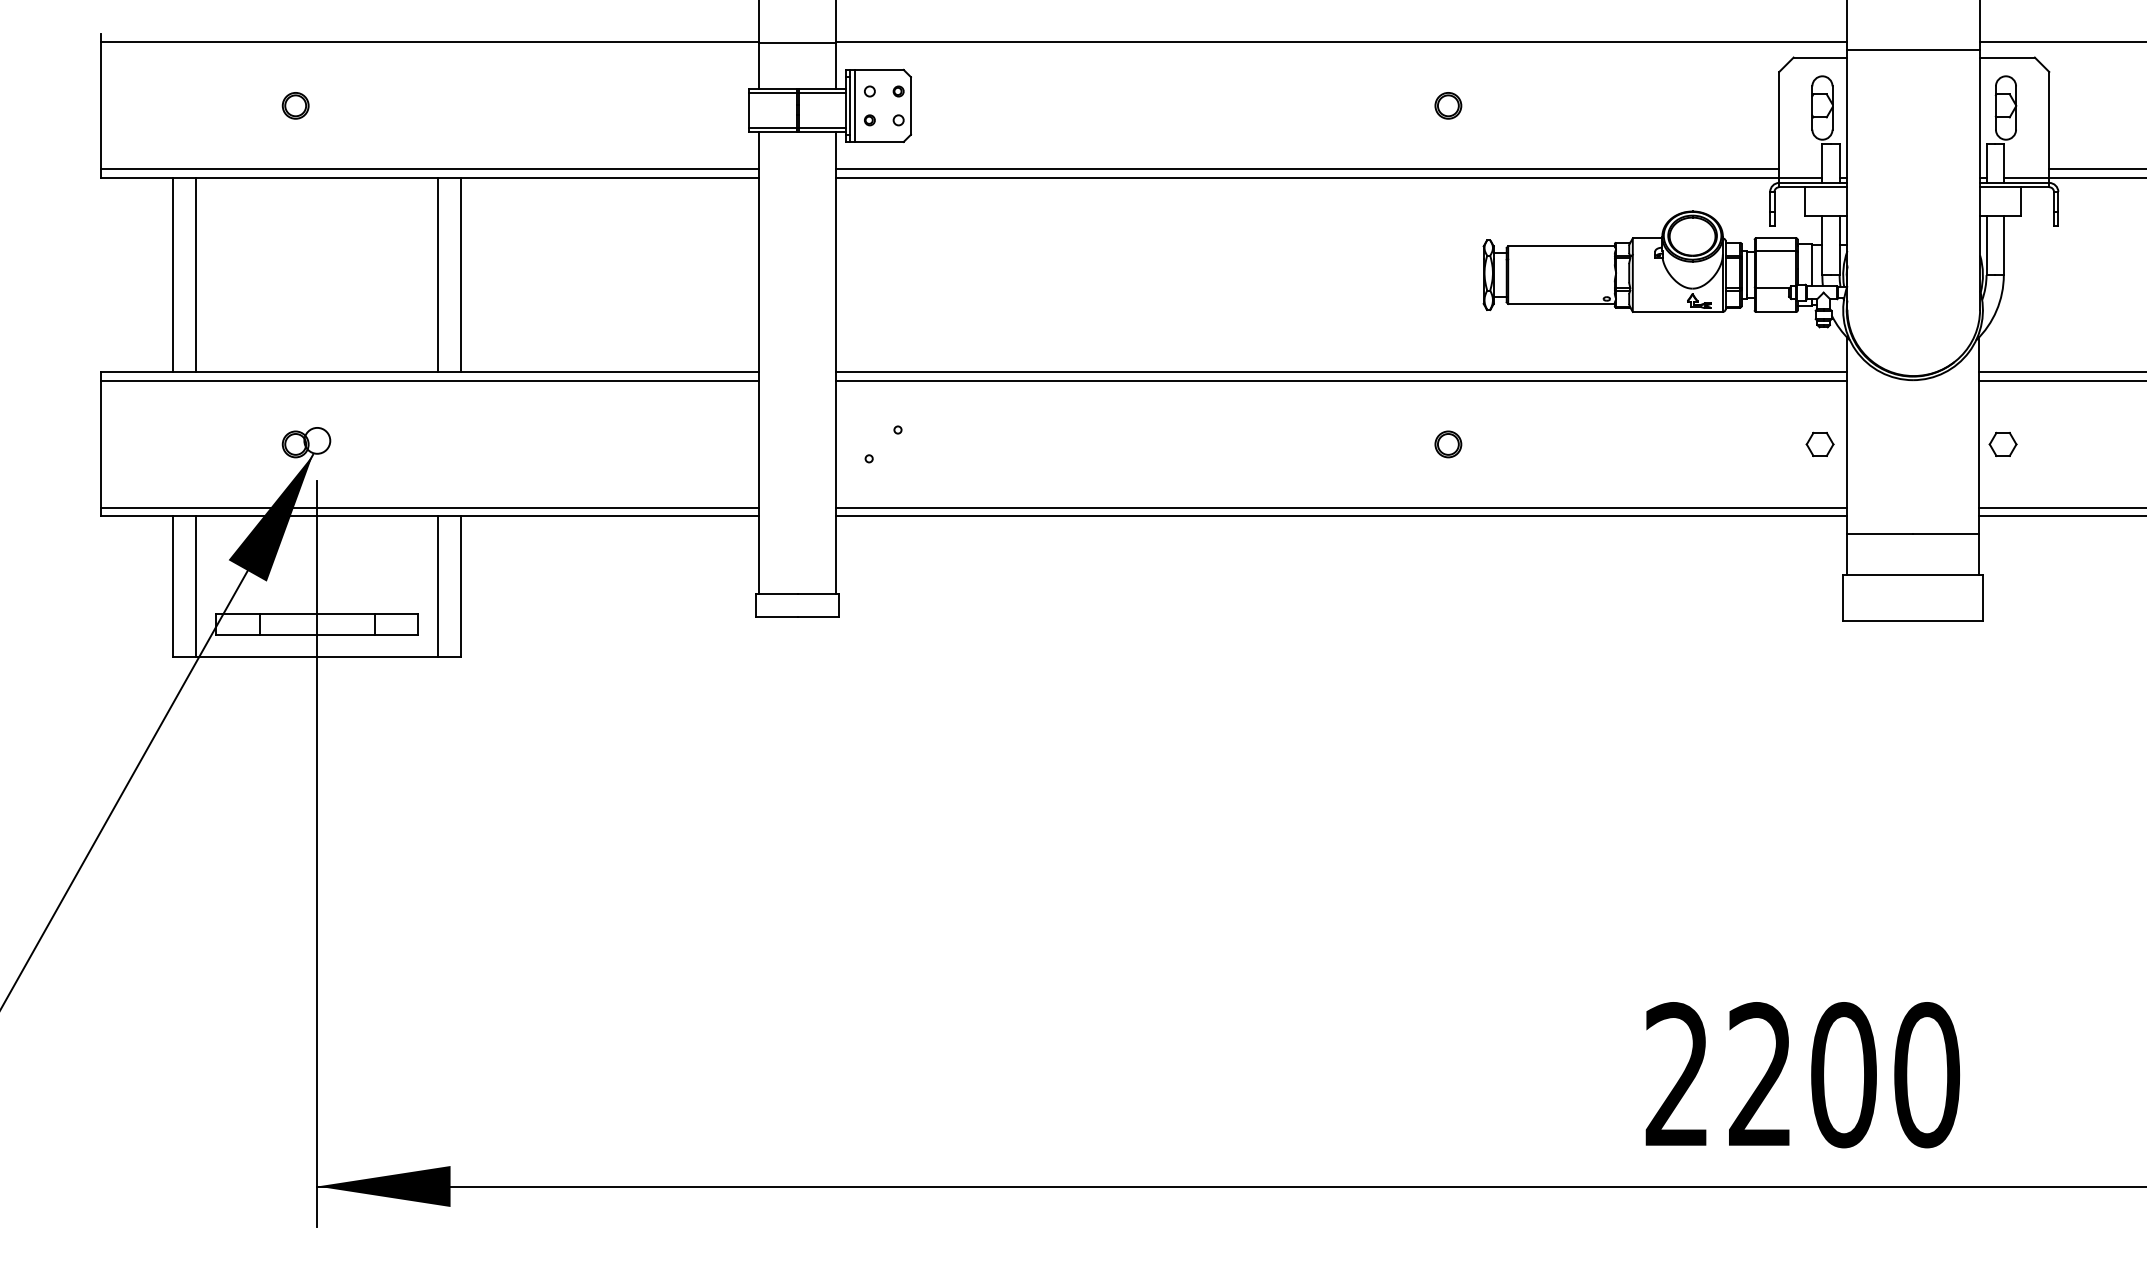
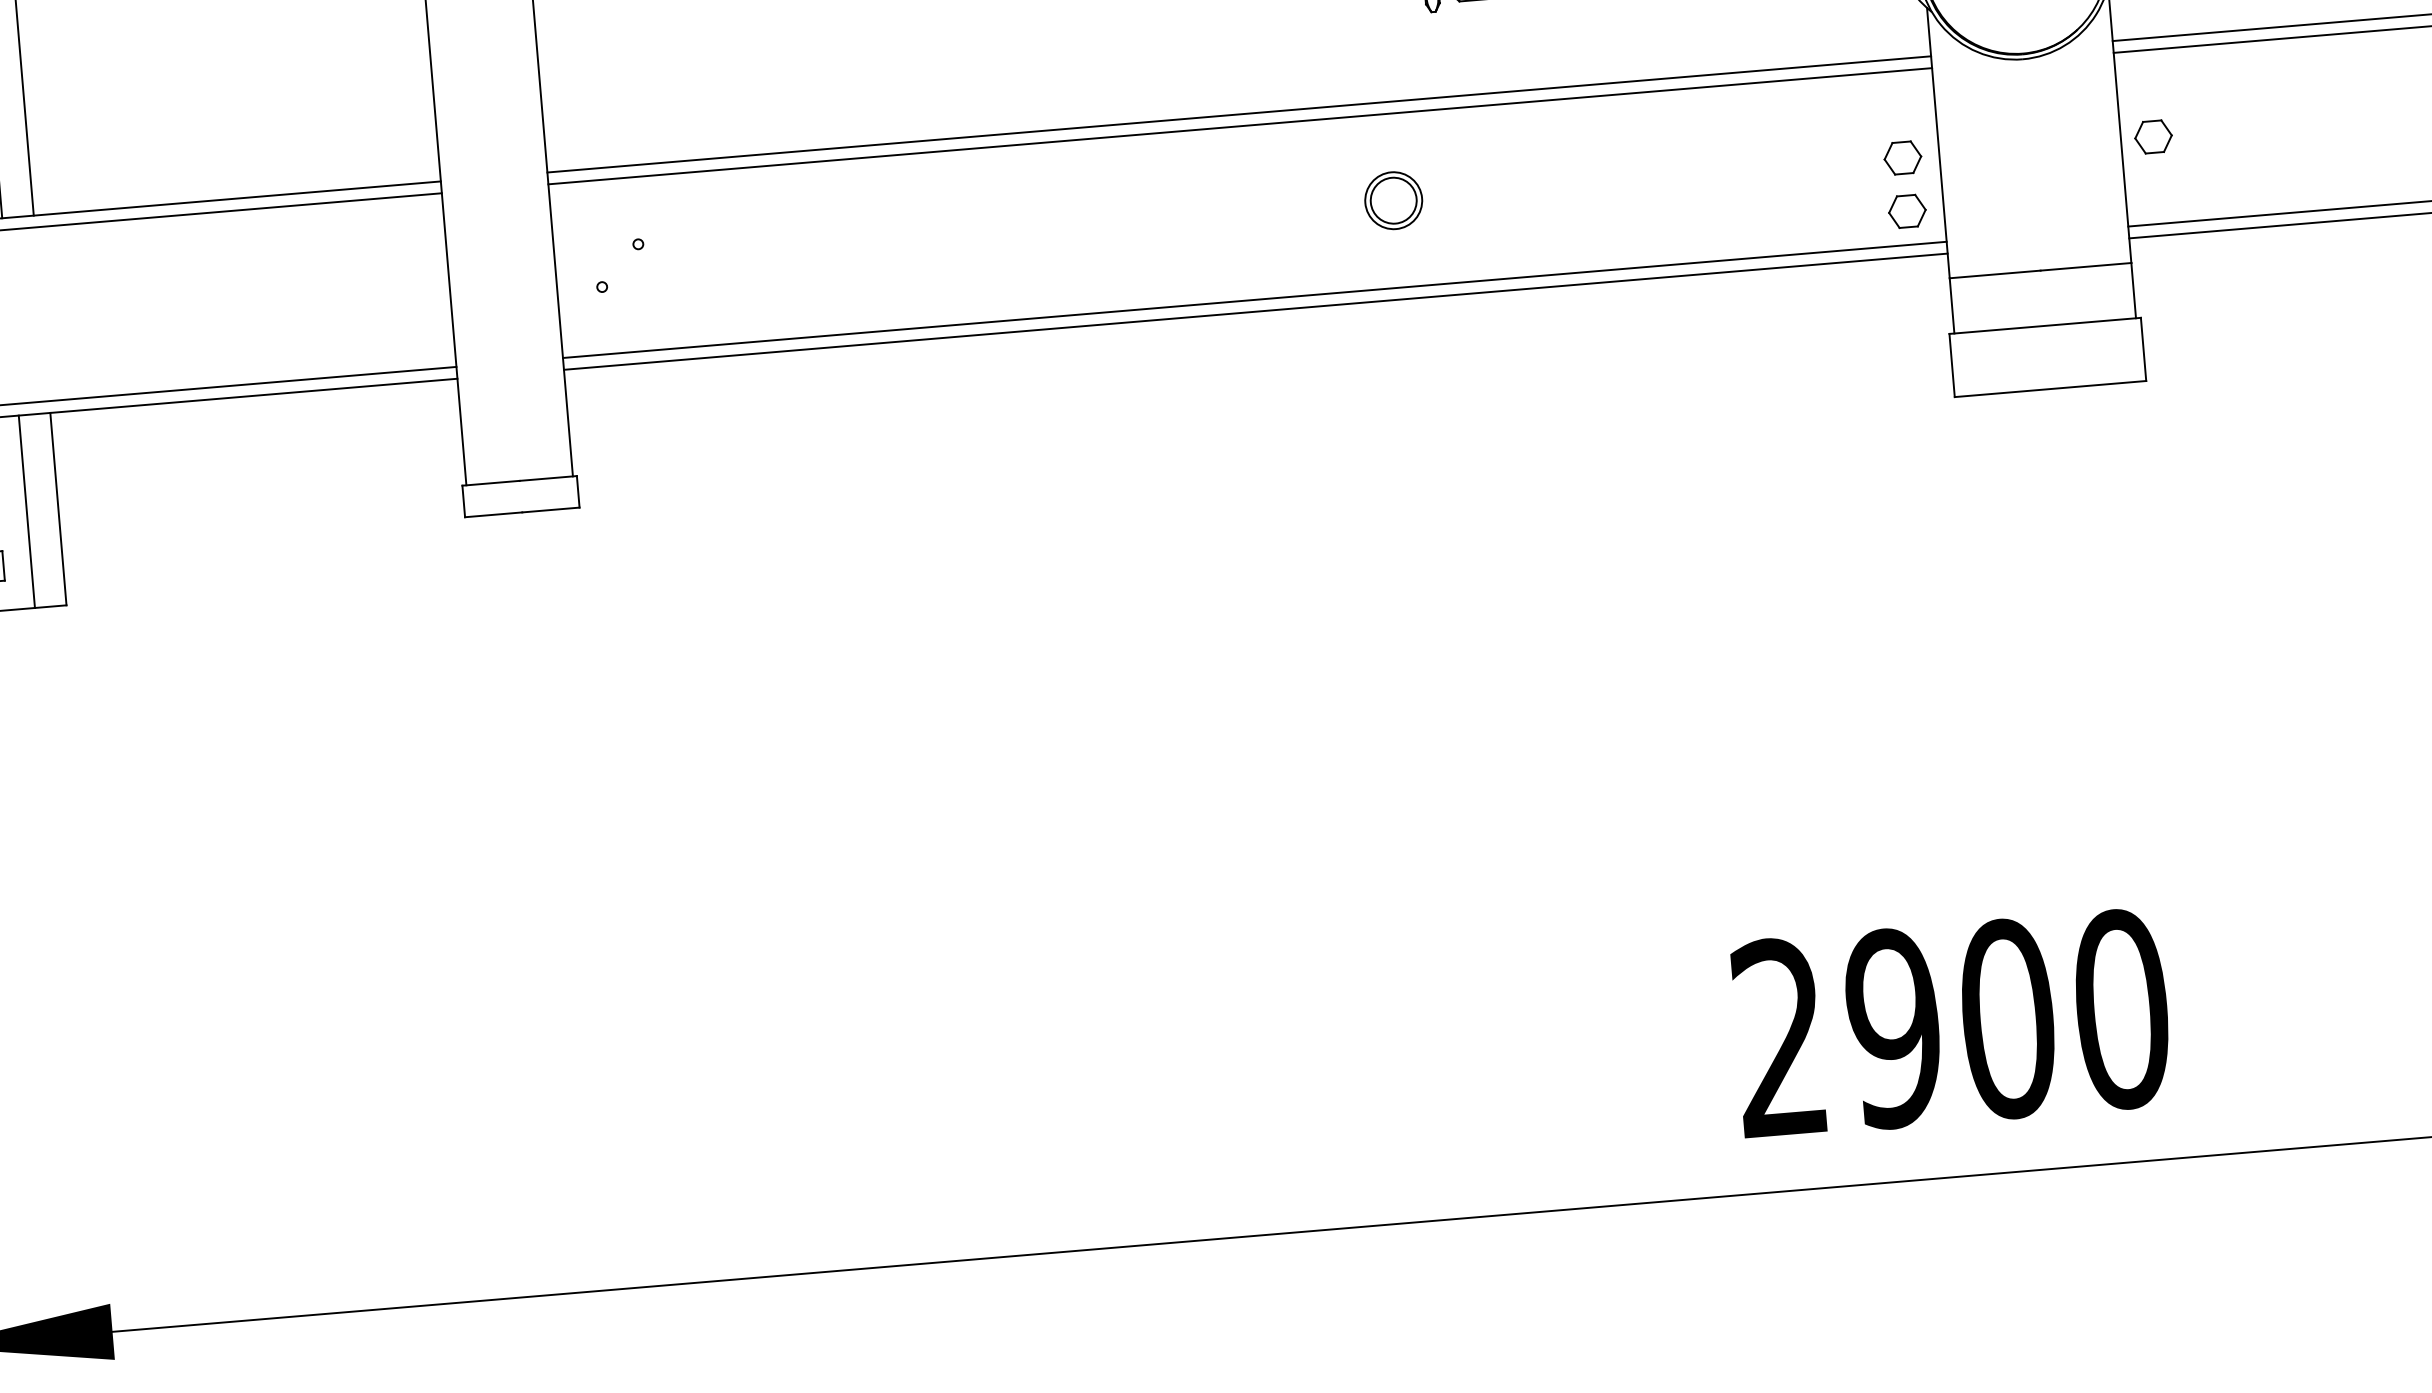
part: (1448, 444) -> (1393, 200), size x1.6
part: (1819, 482) -> (1906, 210), added
text: (1760, 1075) -> (1893, 1029), 2200 -> 2900

